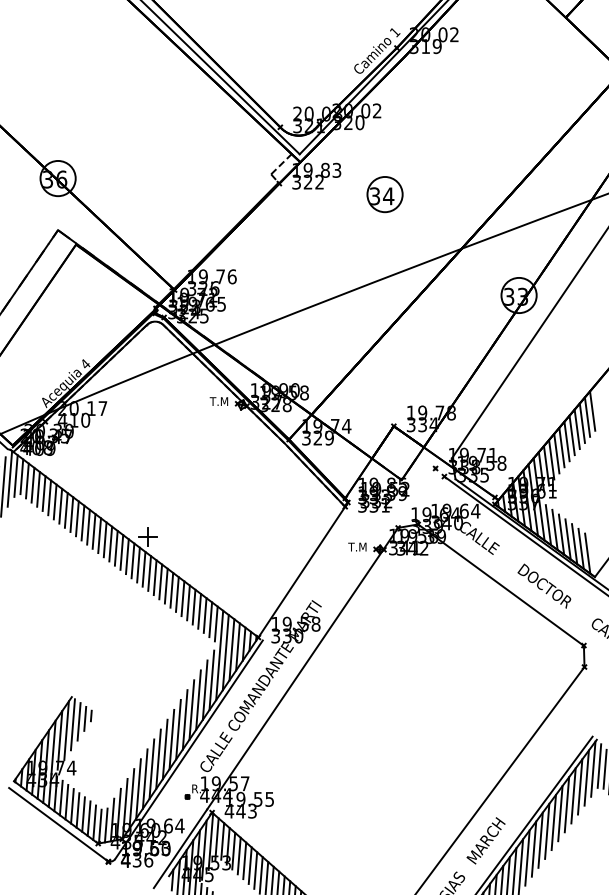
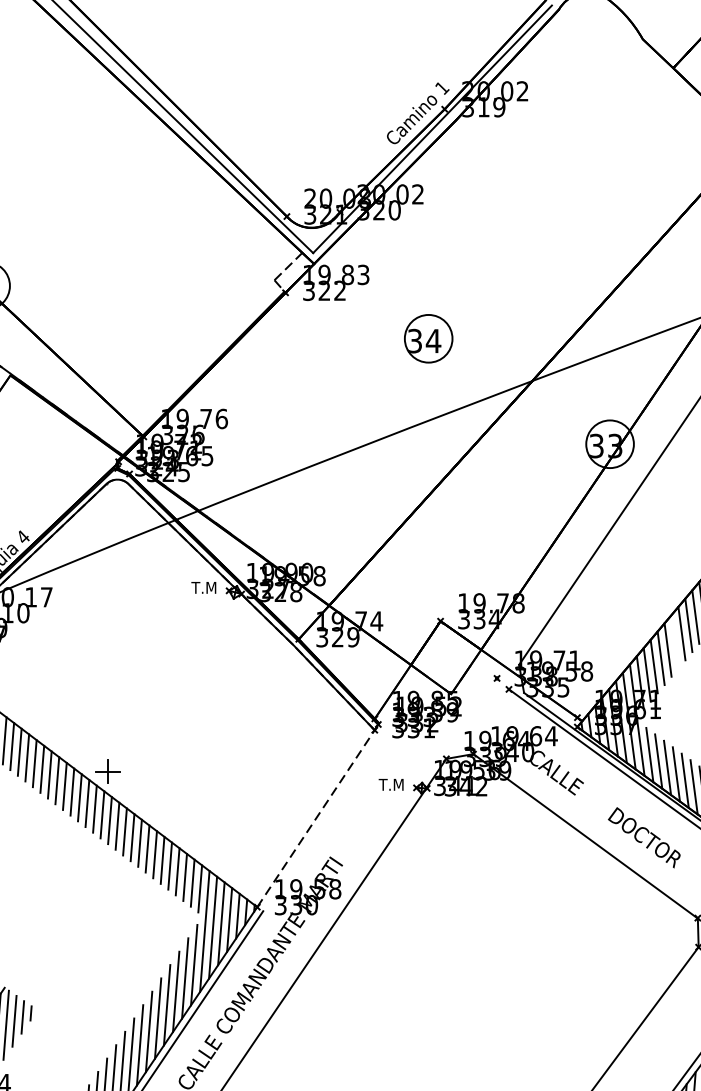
part: (384, 194) -> (427, 338), moved
line: (566, 441) -> (674, 641), removed
line: (302, 571) -> (316, 817), solid -> dashed

